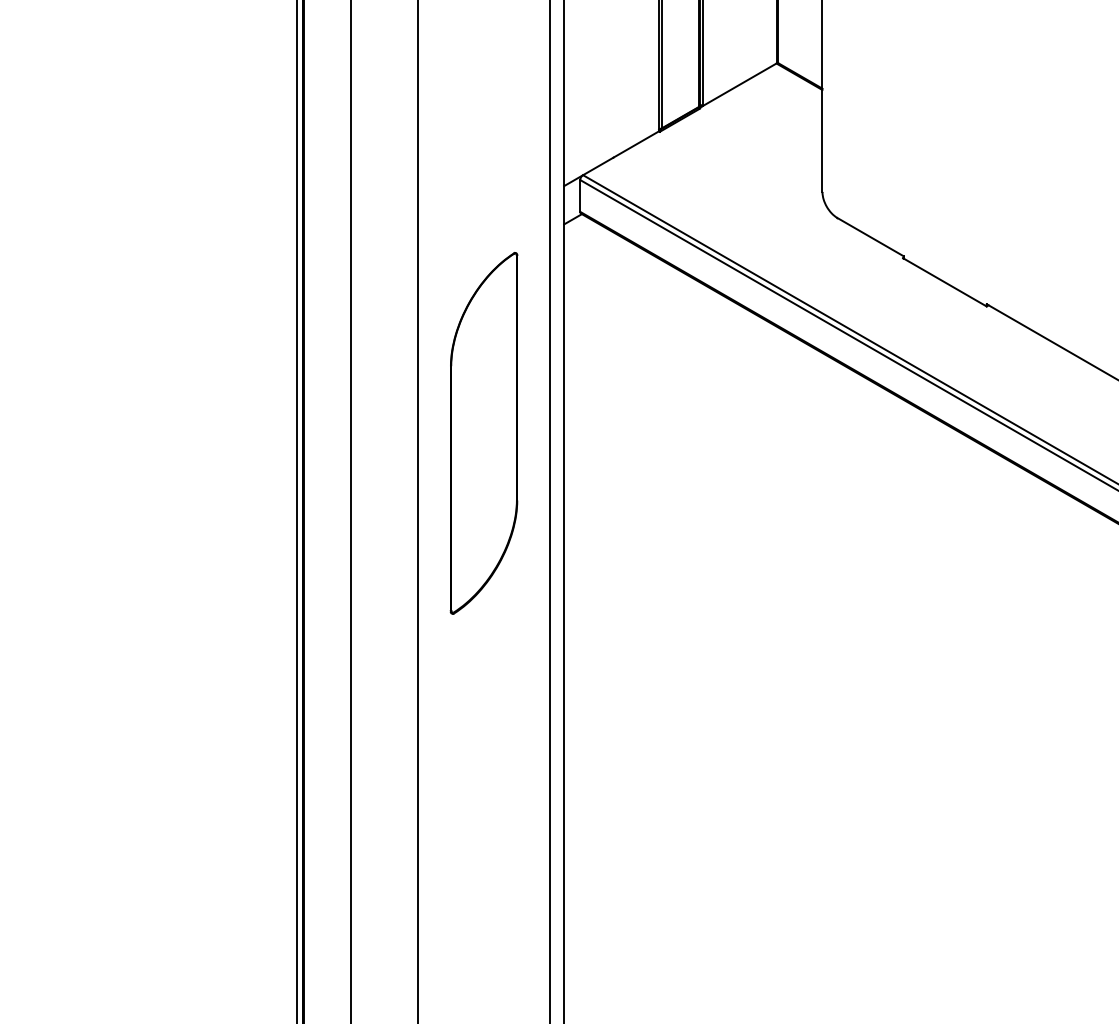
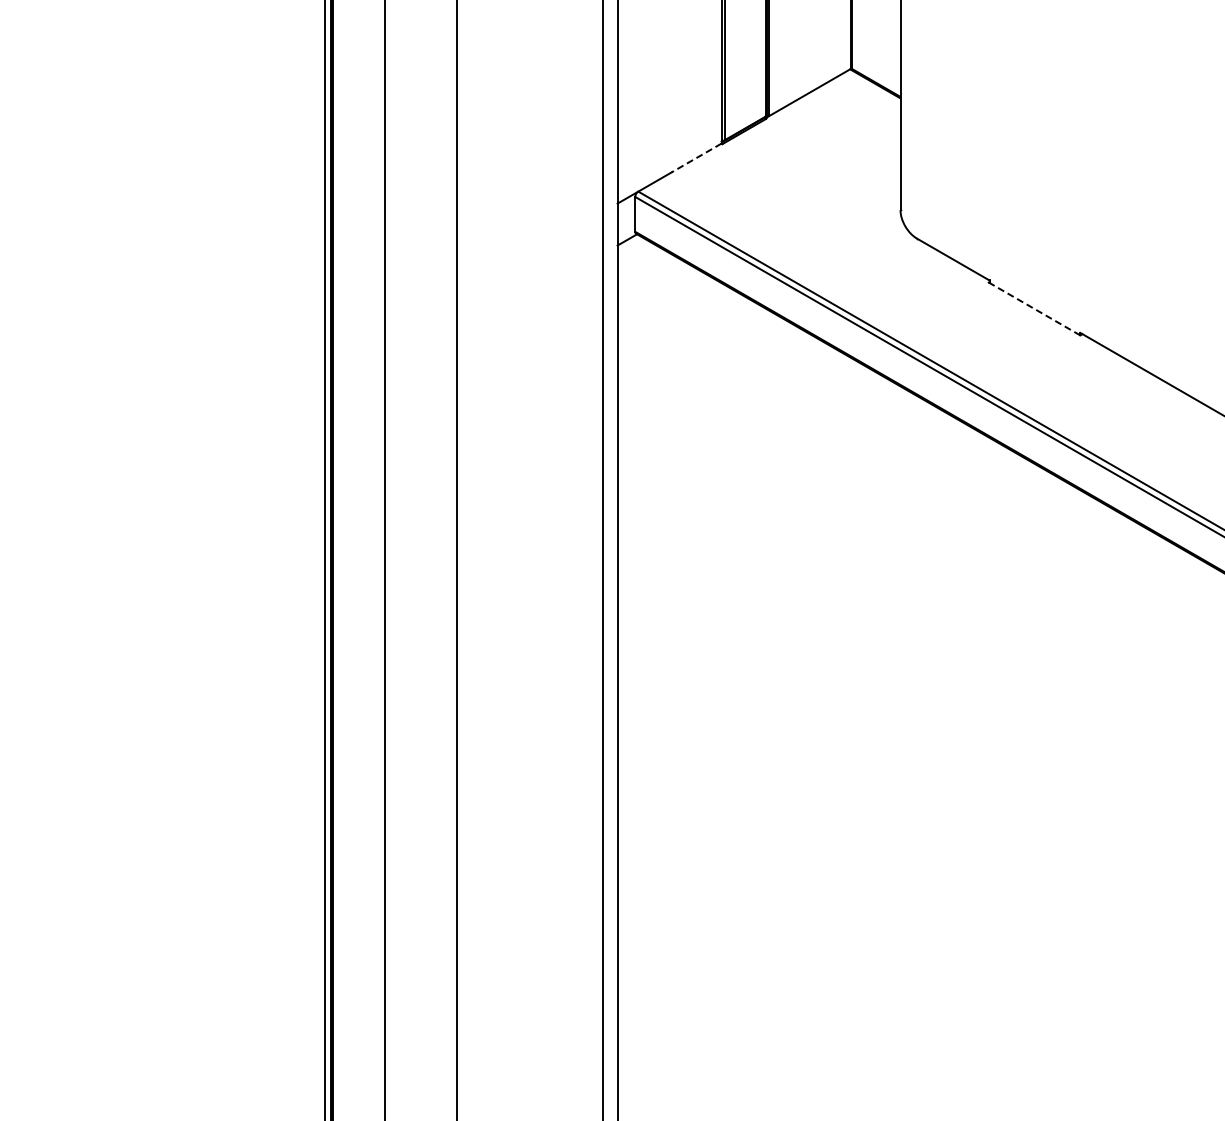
line: (636, 144) -> (696, 158), solid -> dashed
line: (944, 281) -> (1034, 308), solid -> dashed
part: (483, 432) -> (529, 473), removed

